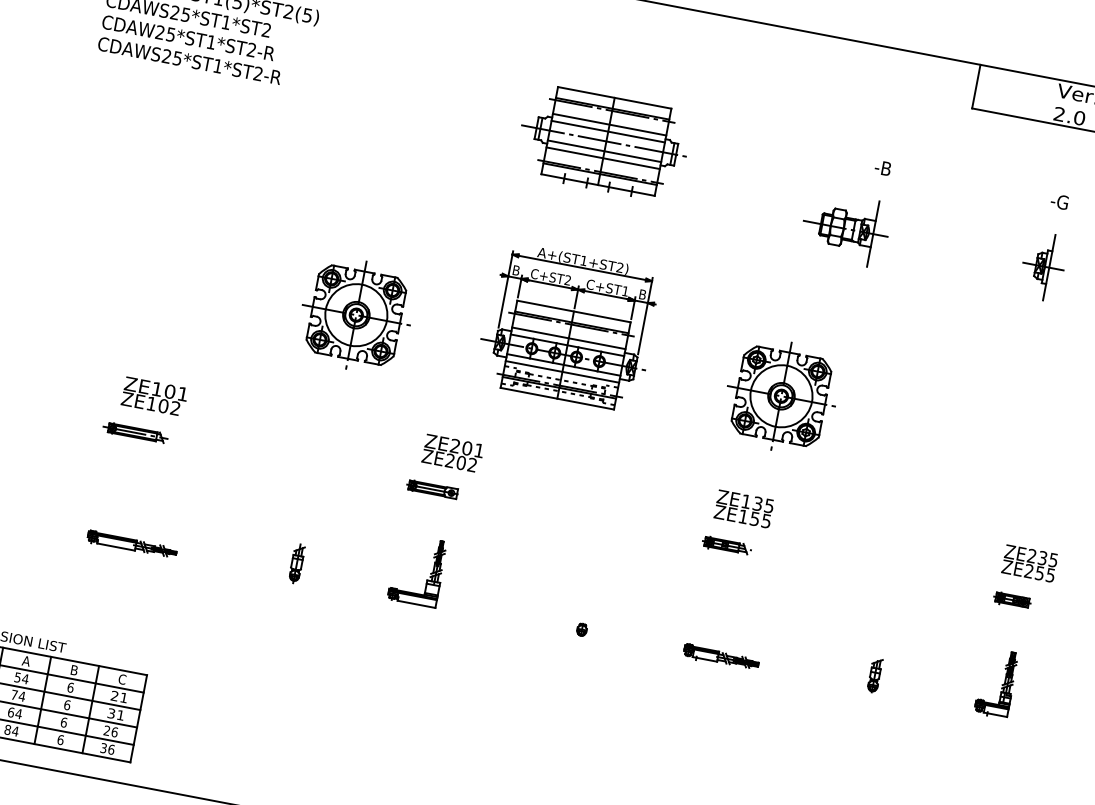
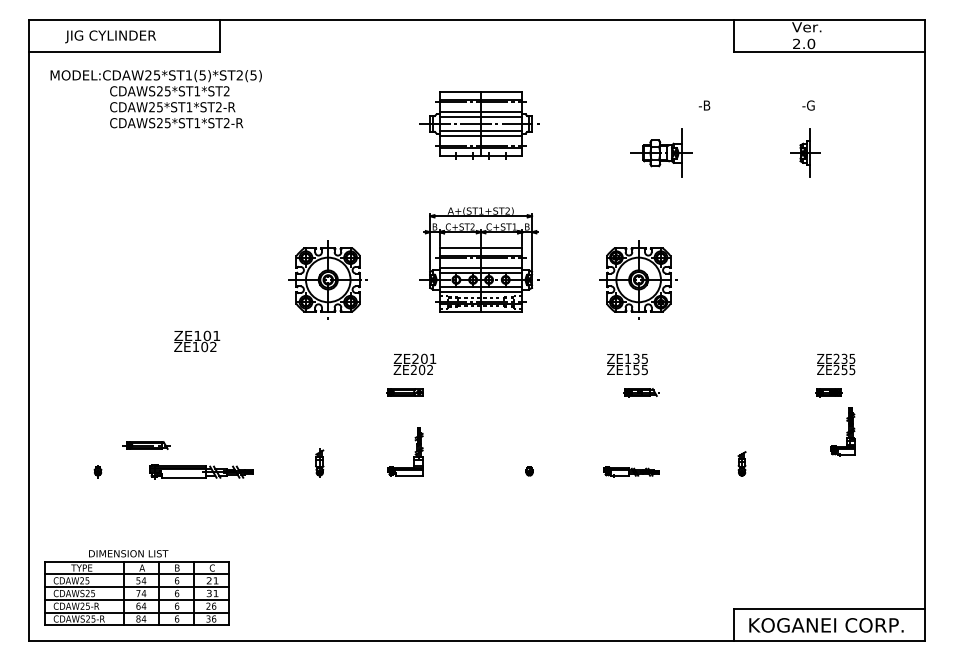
text: (882, 168) -> (704, 105), moved
text: (155, 396) -> (197, 341), moved
part: (135, 432) -> (146, 445), moved
part: (131, 544) -> (200, 471), size x1.6
part: (727, 545) -> (641, 392), moved
part: (996, 682) -> (842, 431), moved

